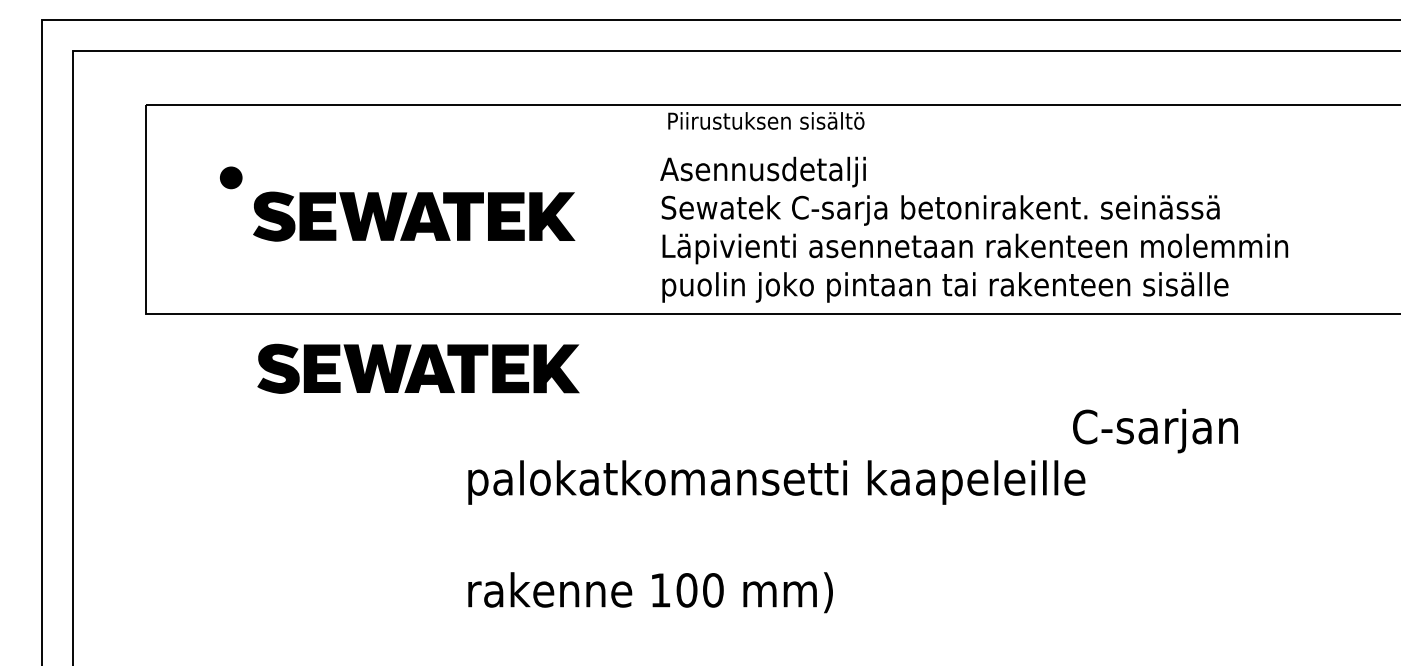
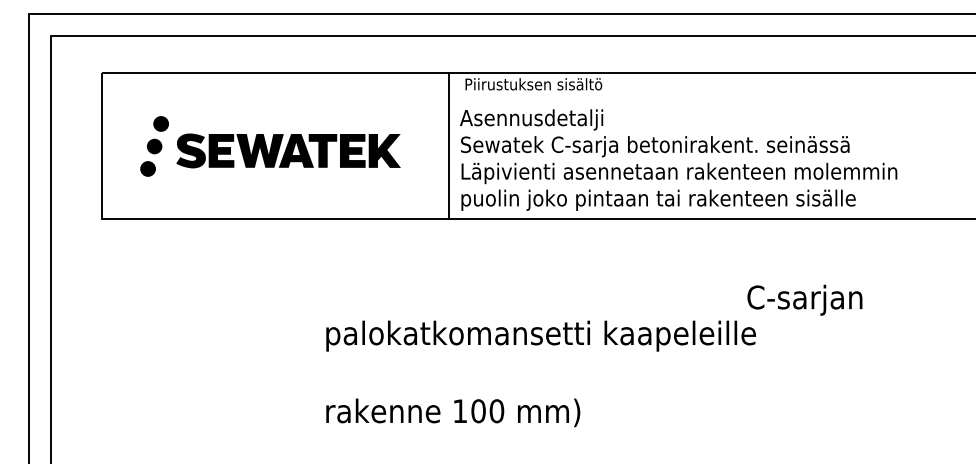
line: (643, 208) -> (448, 145), added
fill: (221, 210) -> (154, 146), added
fill: (211, 241) -> (147, 168), added
part: (418, 368) -> (291, 256), removed

